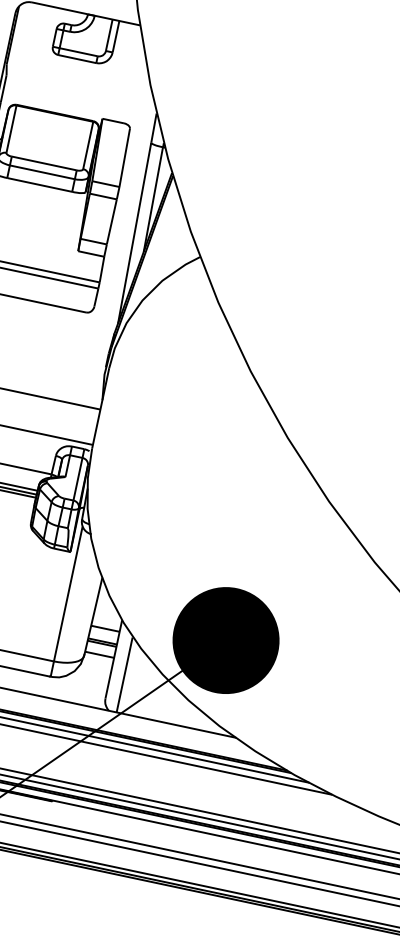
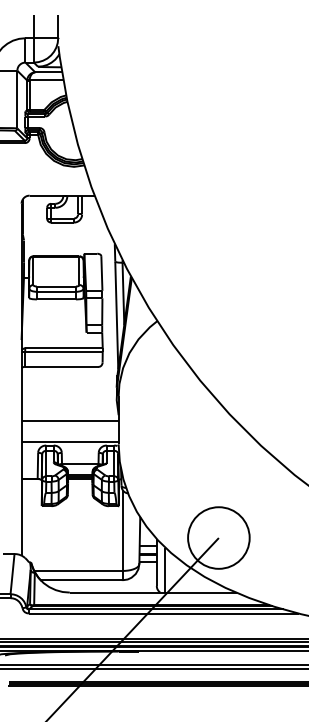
fill: (225, 639) -> (218, 537), removed

